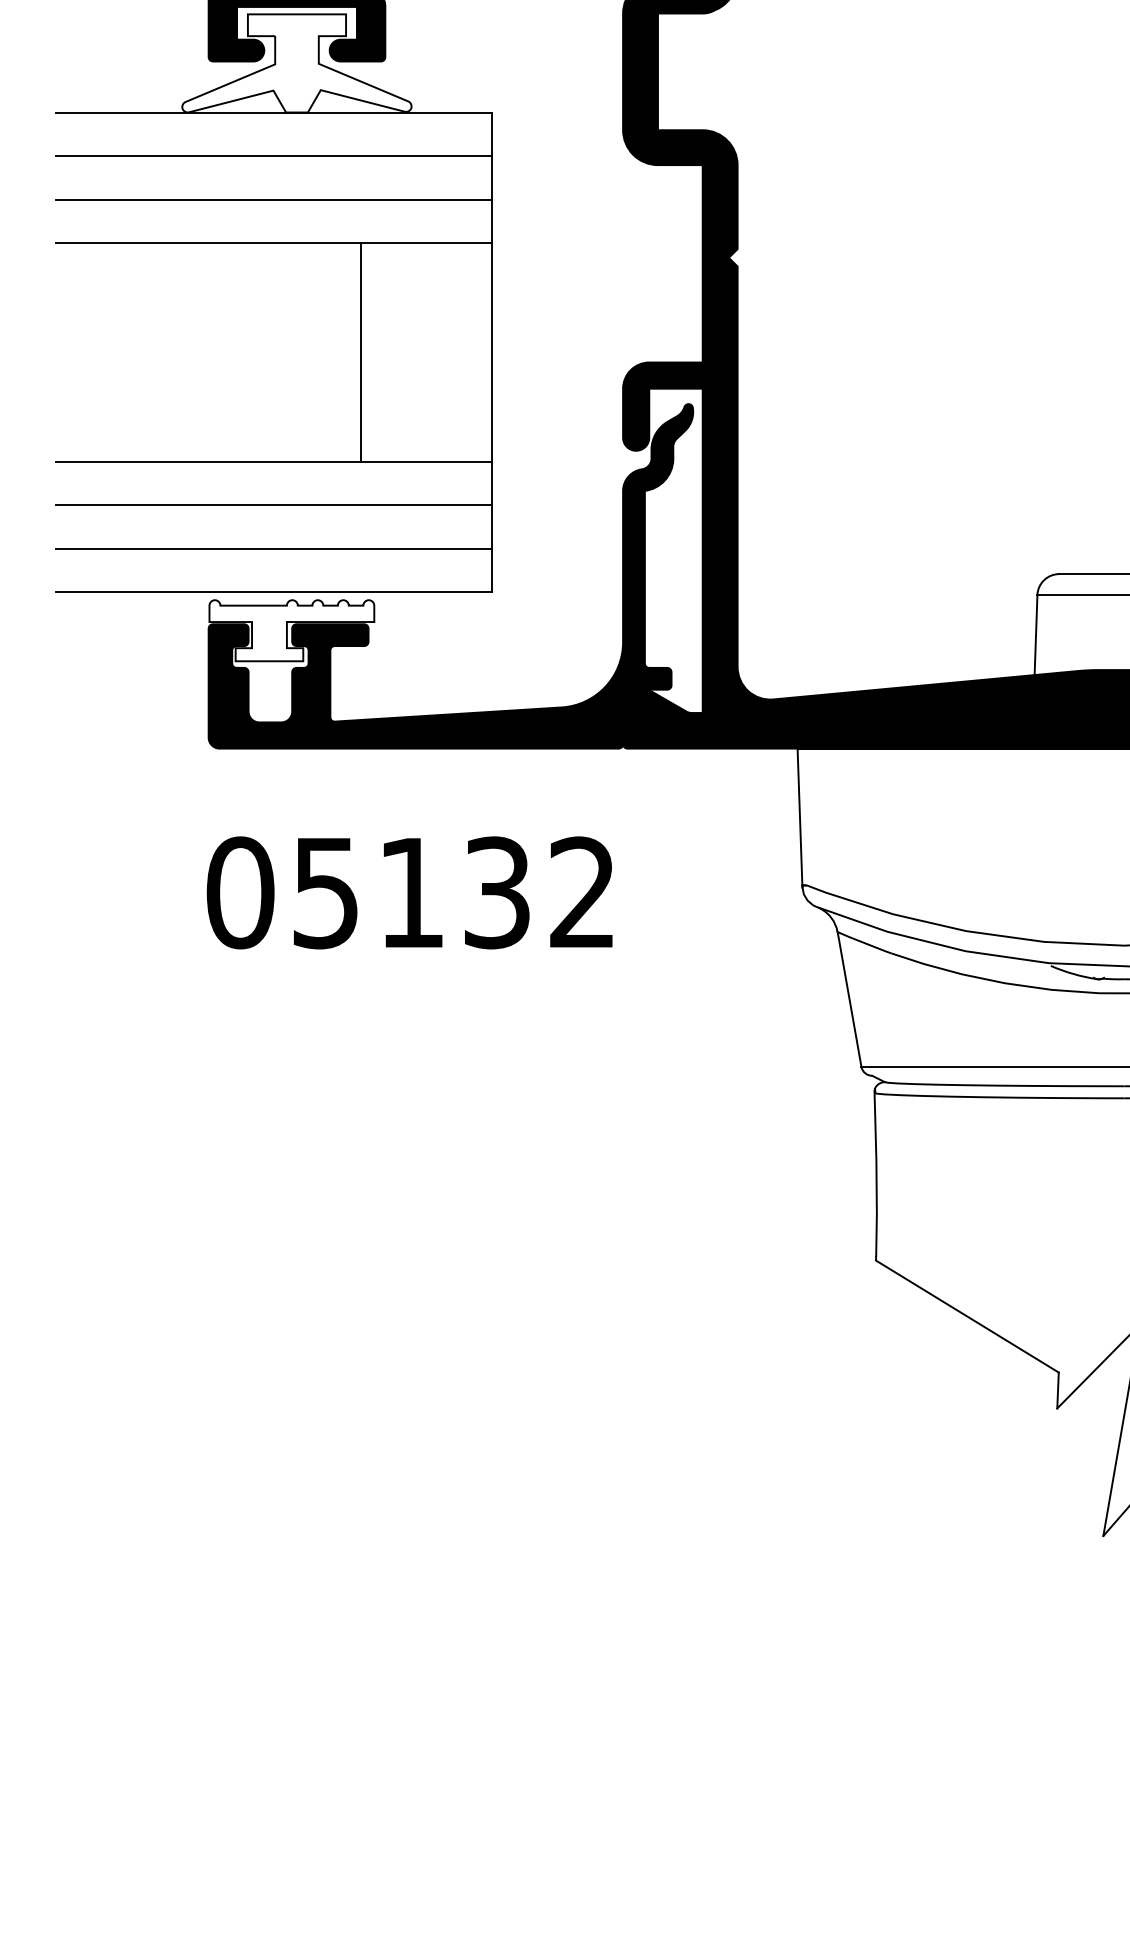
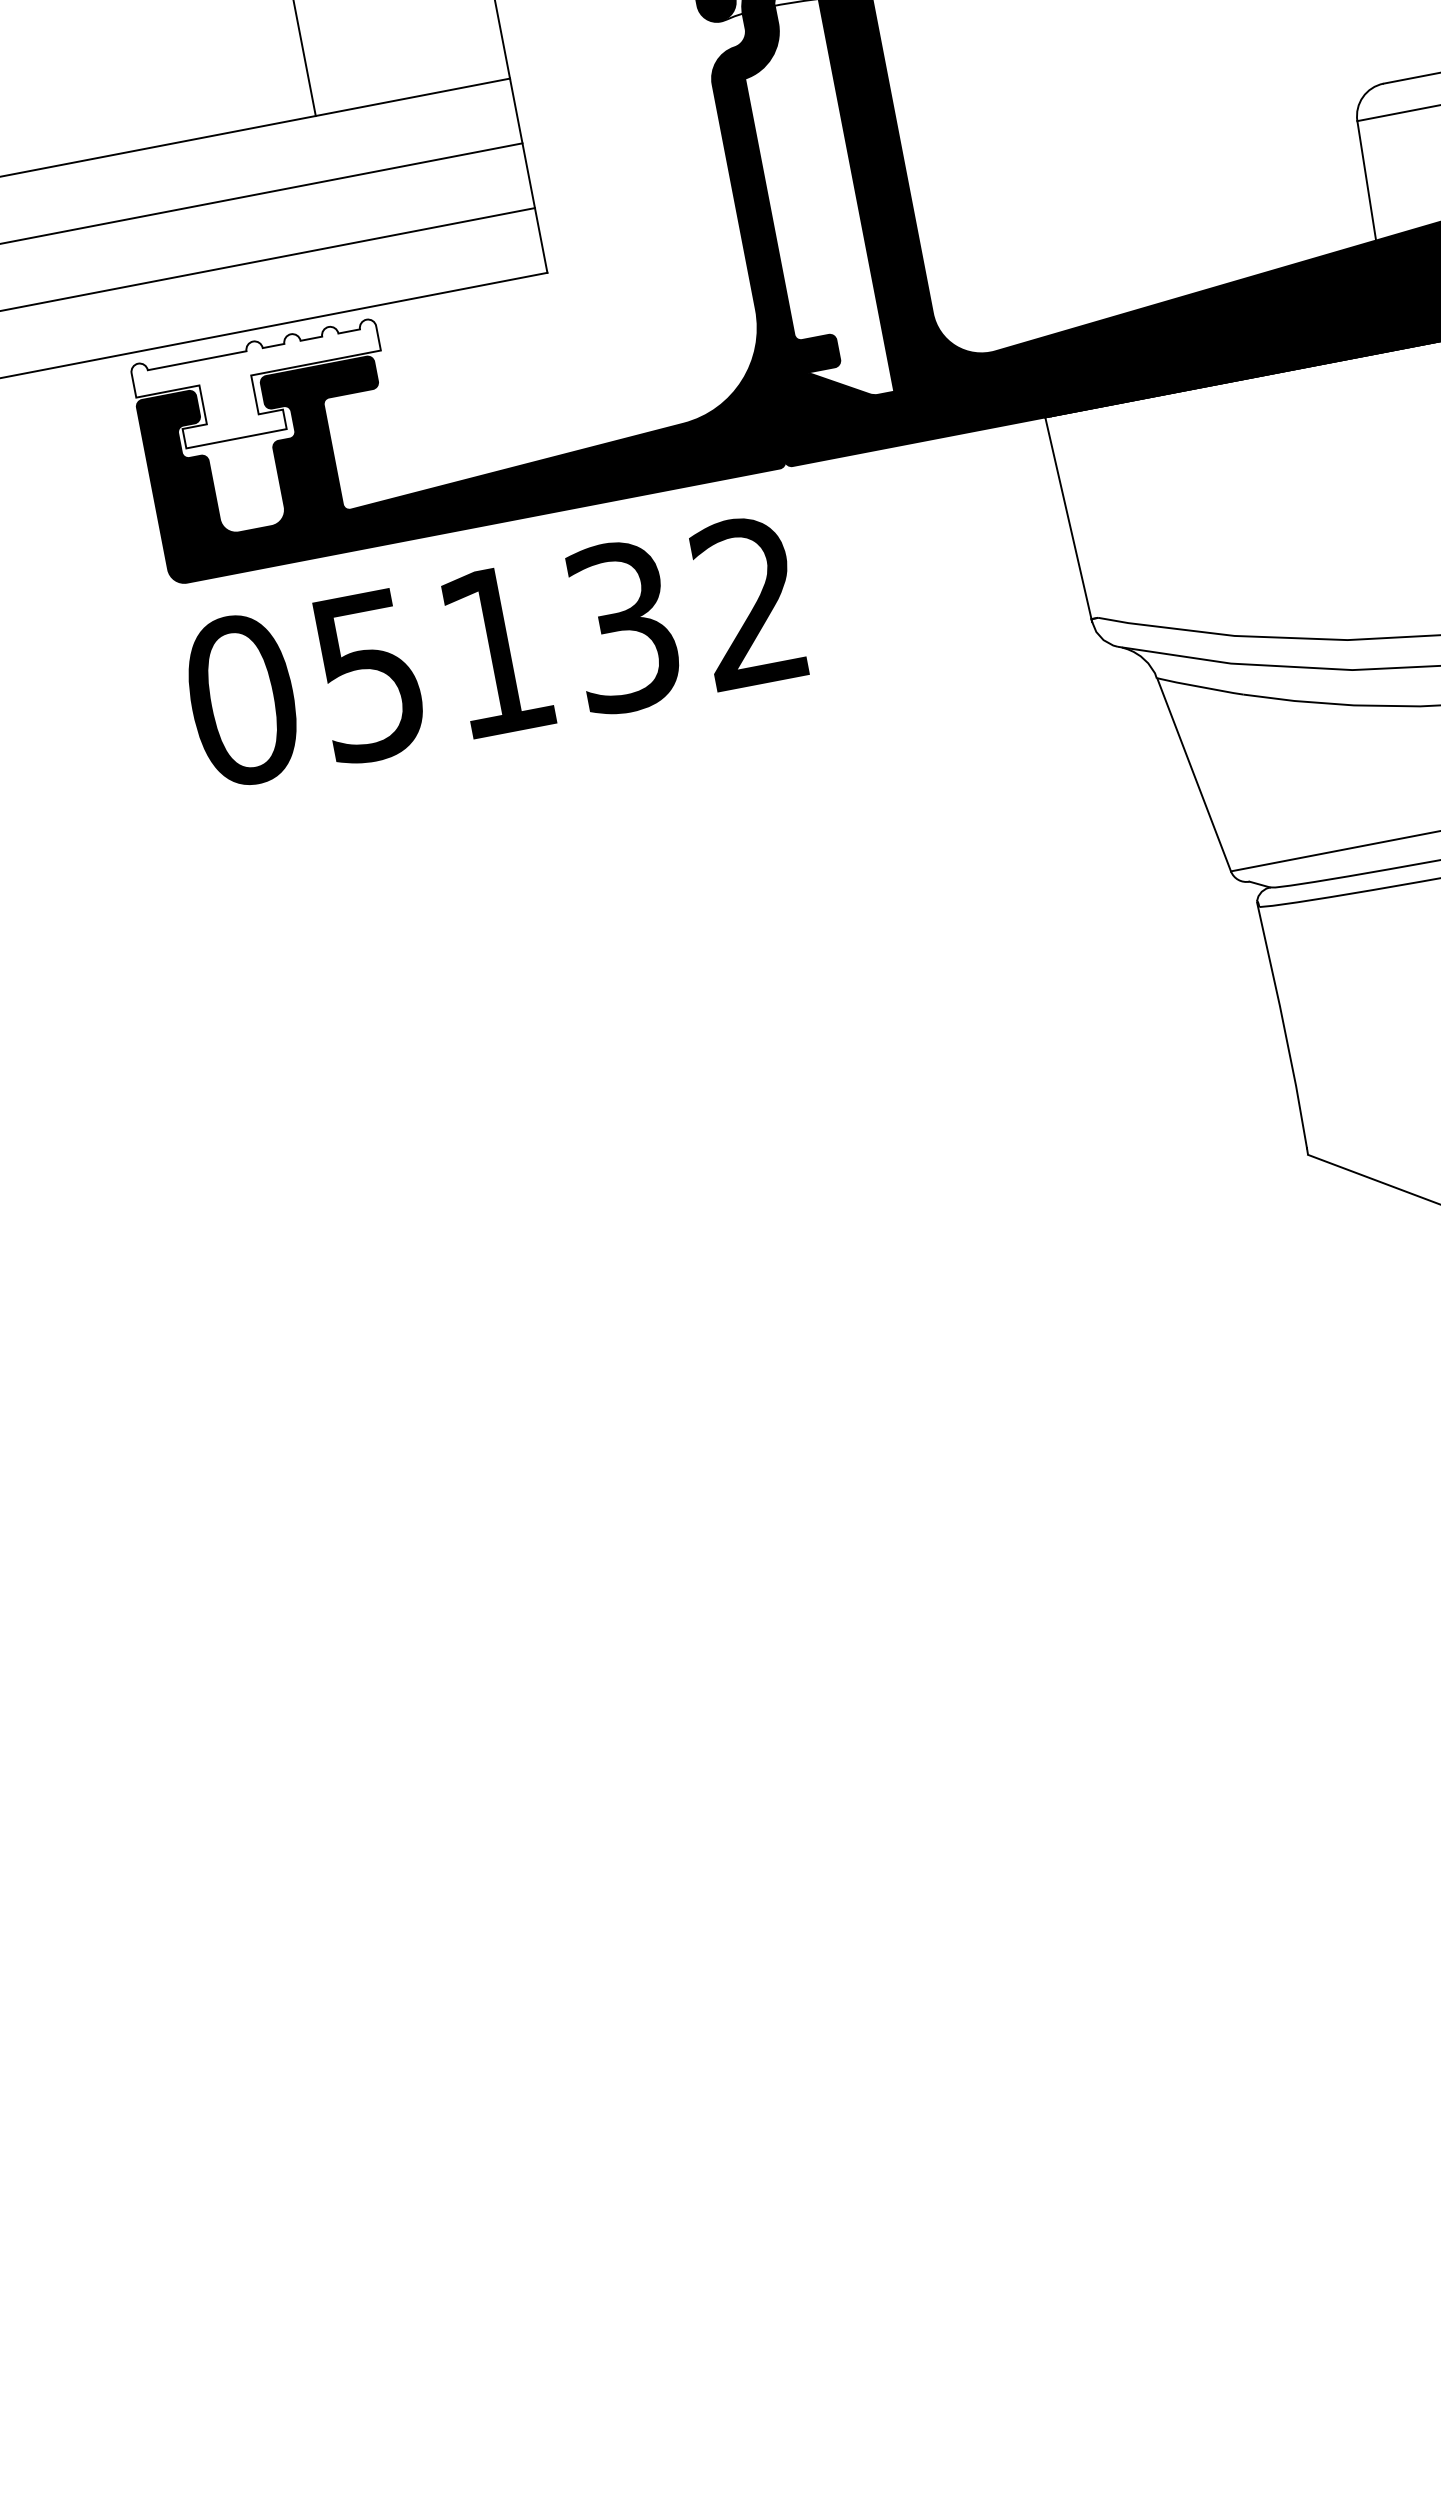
text: (409, 892) -> (493, 651), moved

